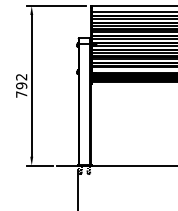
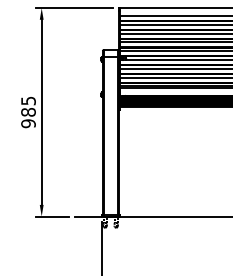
text: (21, 85) -> (28, 111), 792 -> 985

